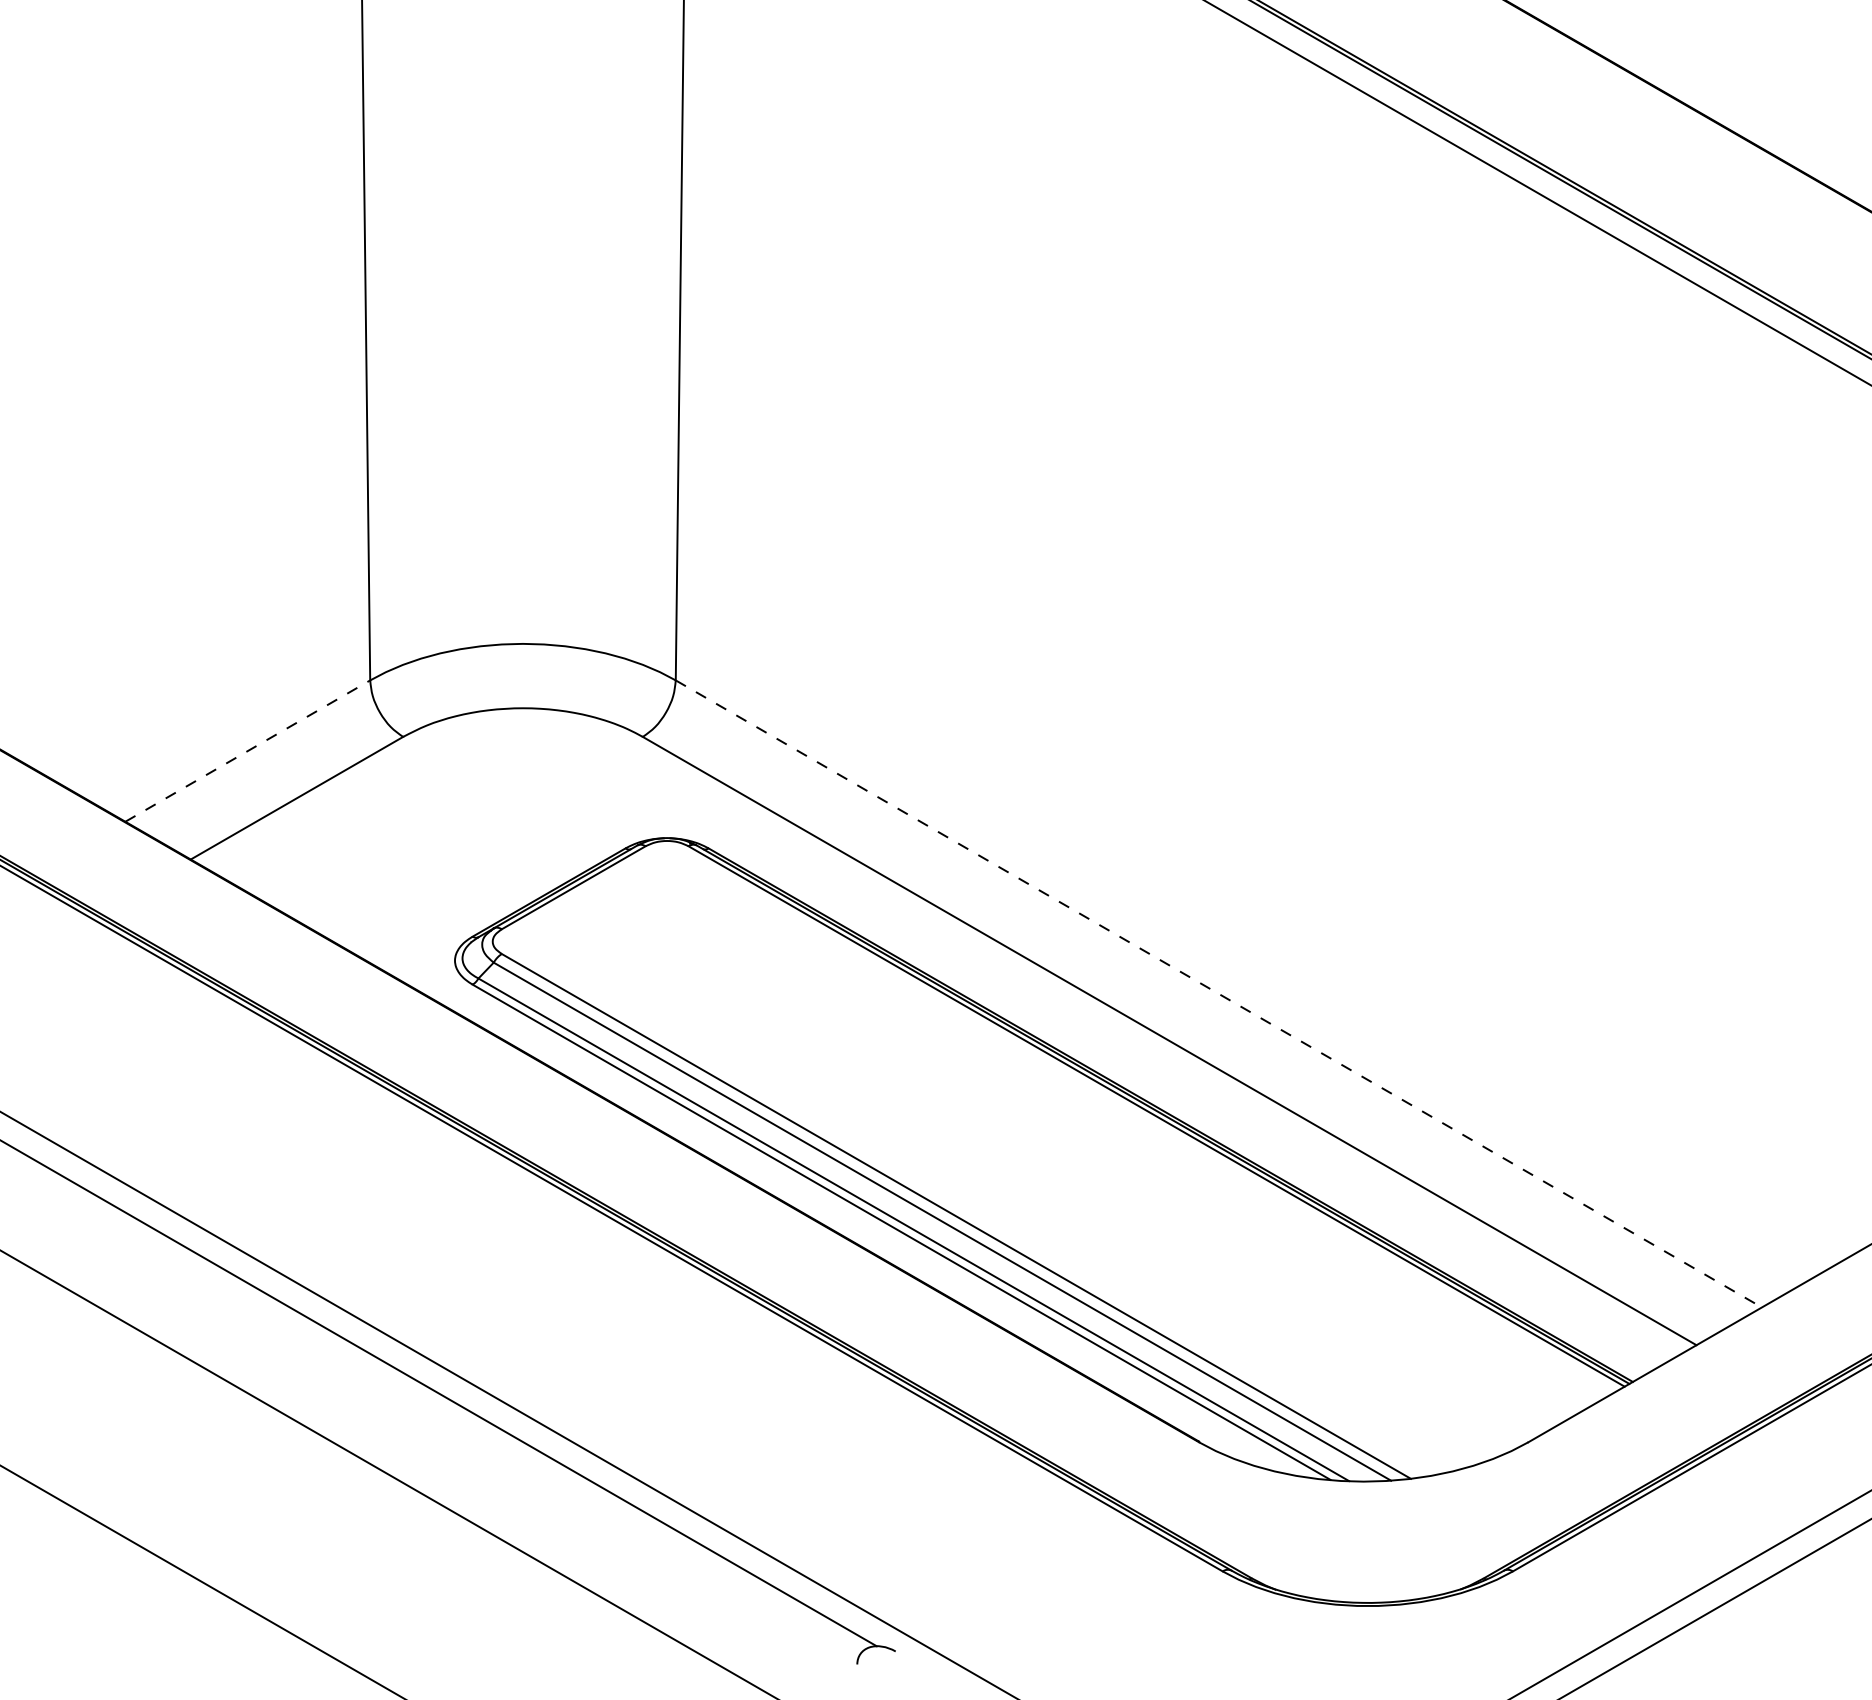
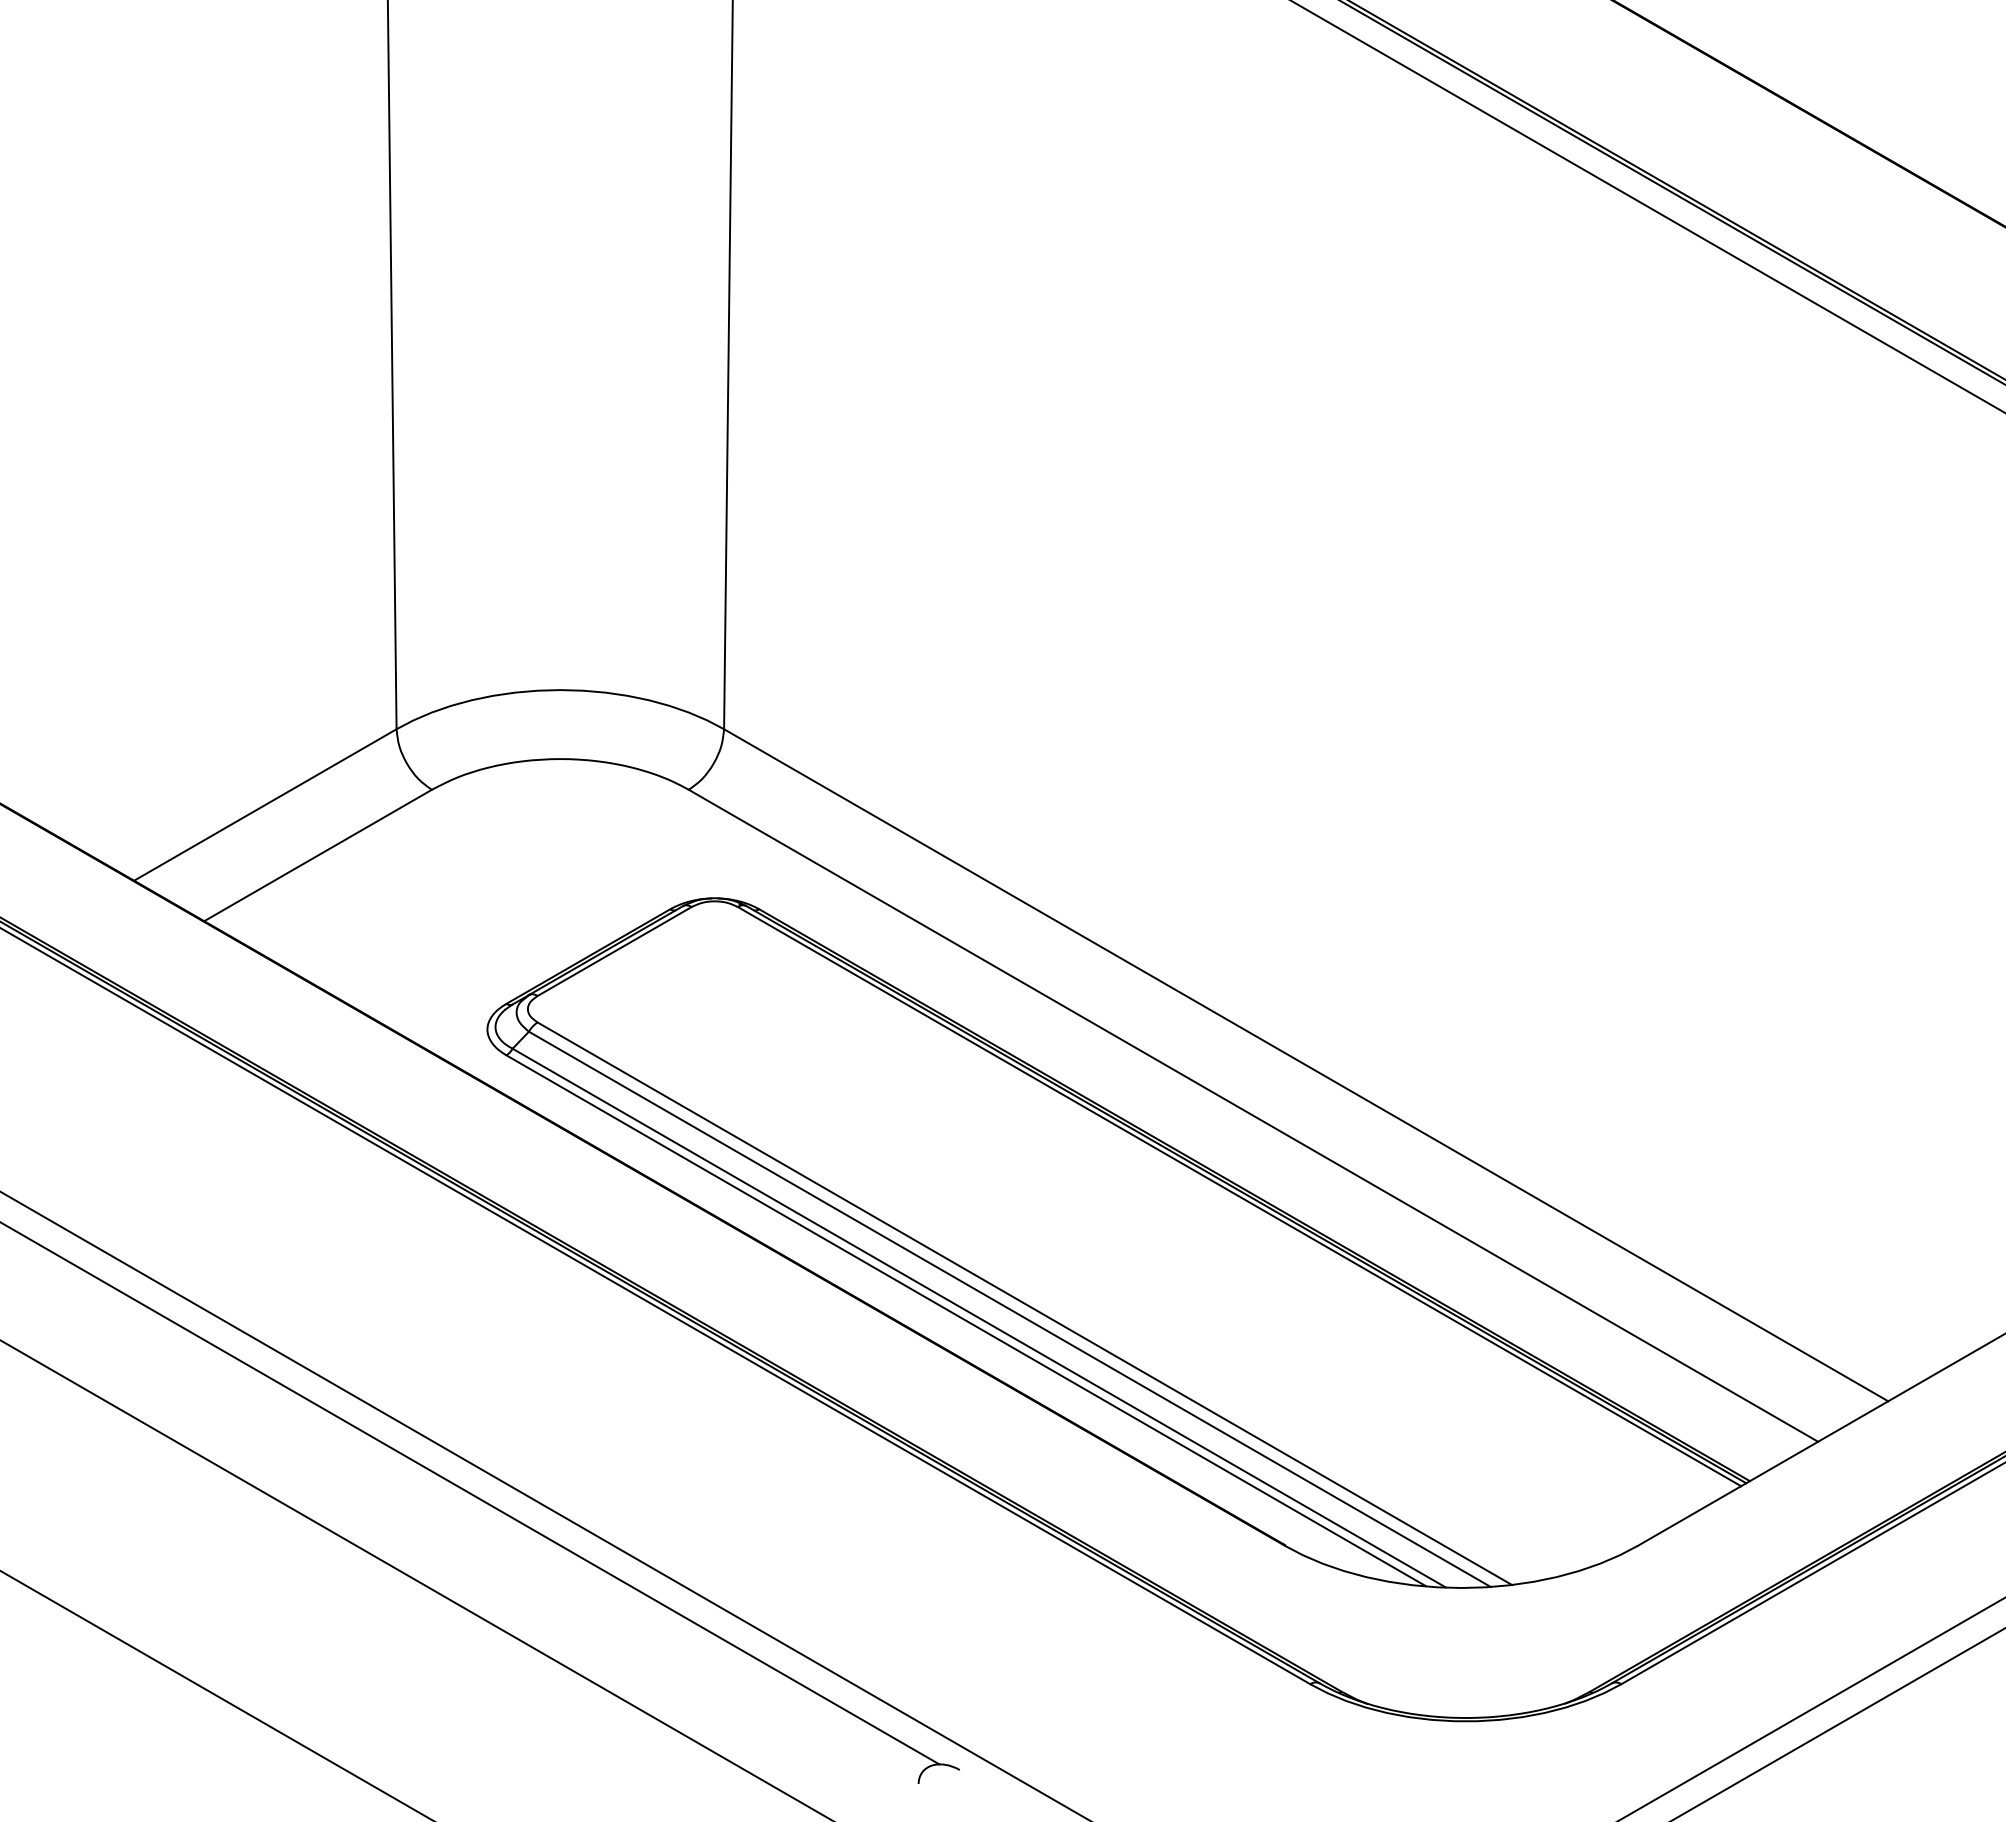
line: (247, 750) -> (265, 804), dashed -> solid
line: (1219, 994) -> (1306, 1065), dashed -> solid

